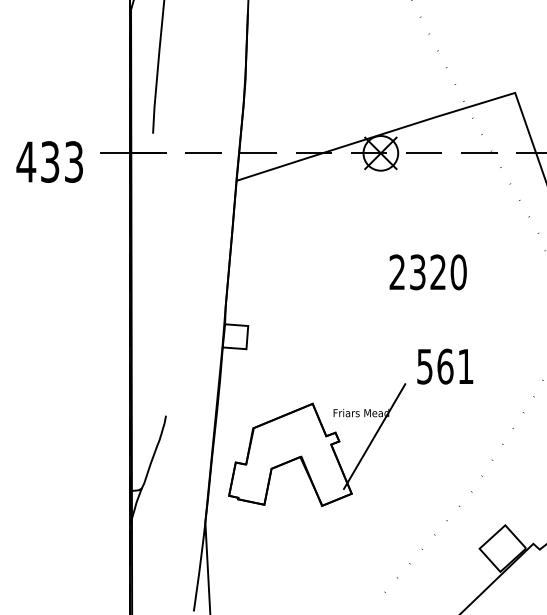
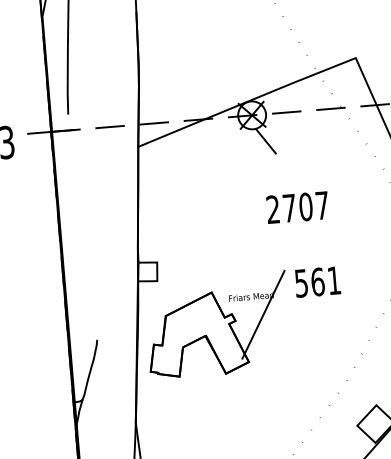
line: (395, 187) -> (266, 141), added
text: (438, 272) -> (306, 207), 2320 -> 2707
part: (317, 444) -> (218, 324), moved

